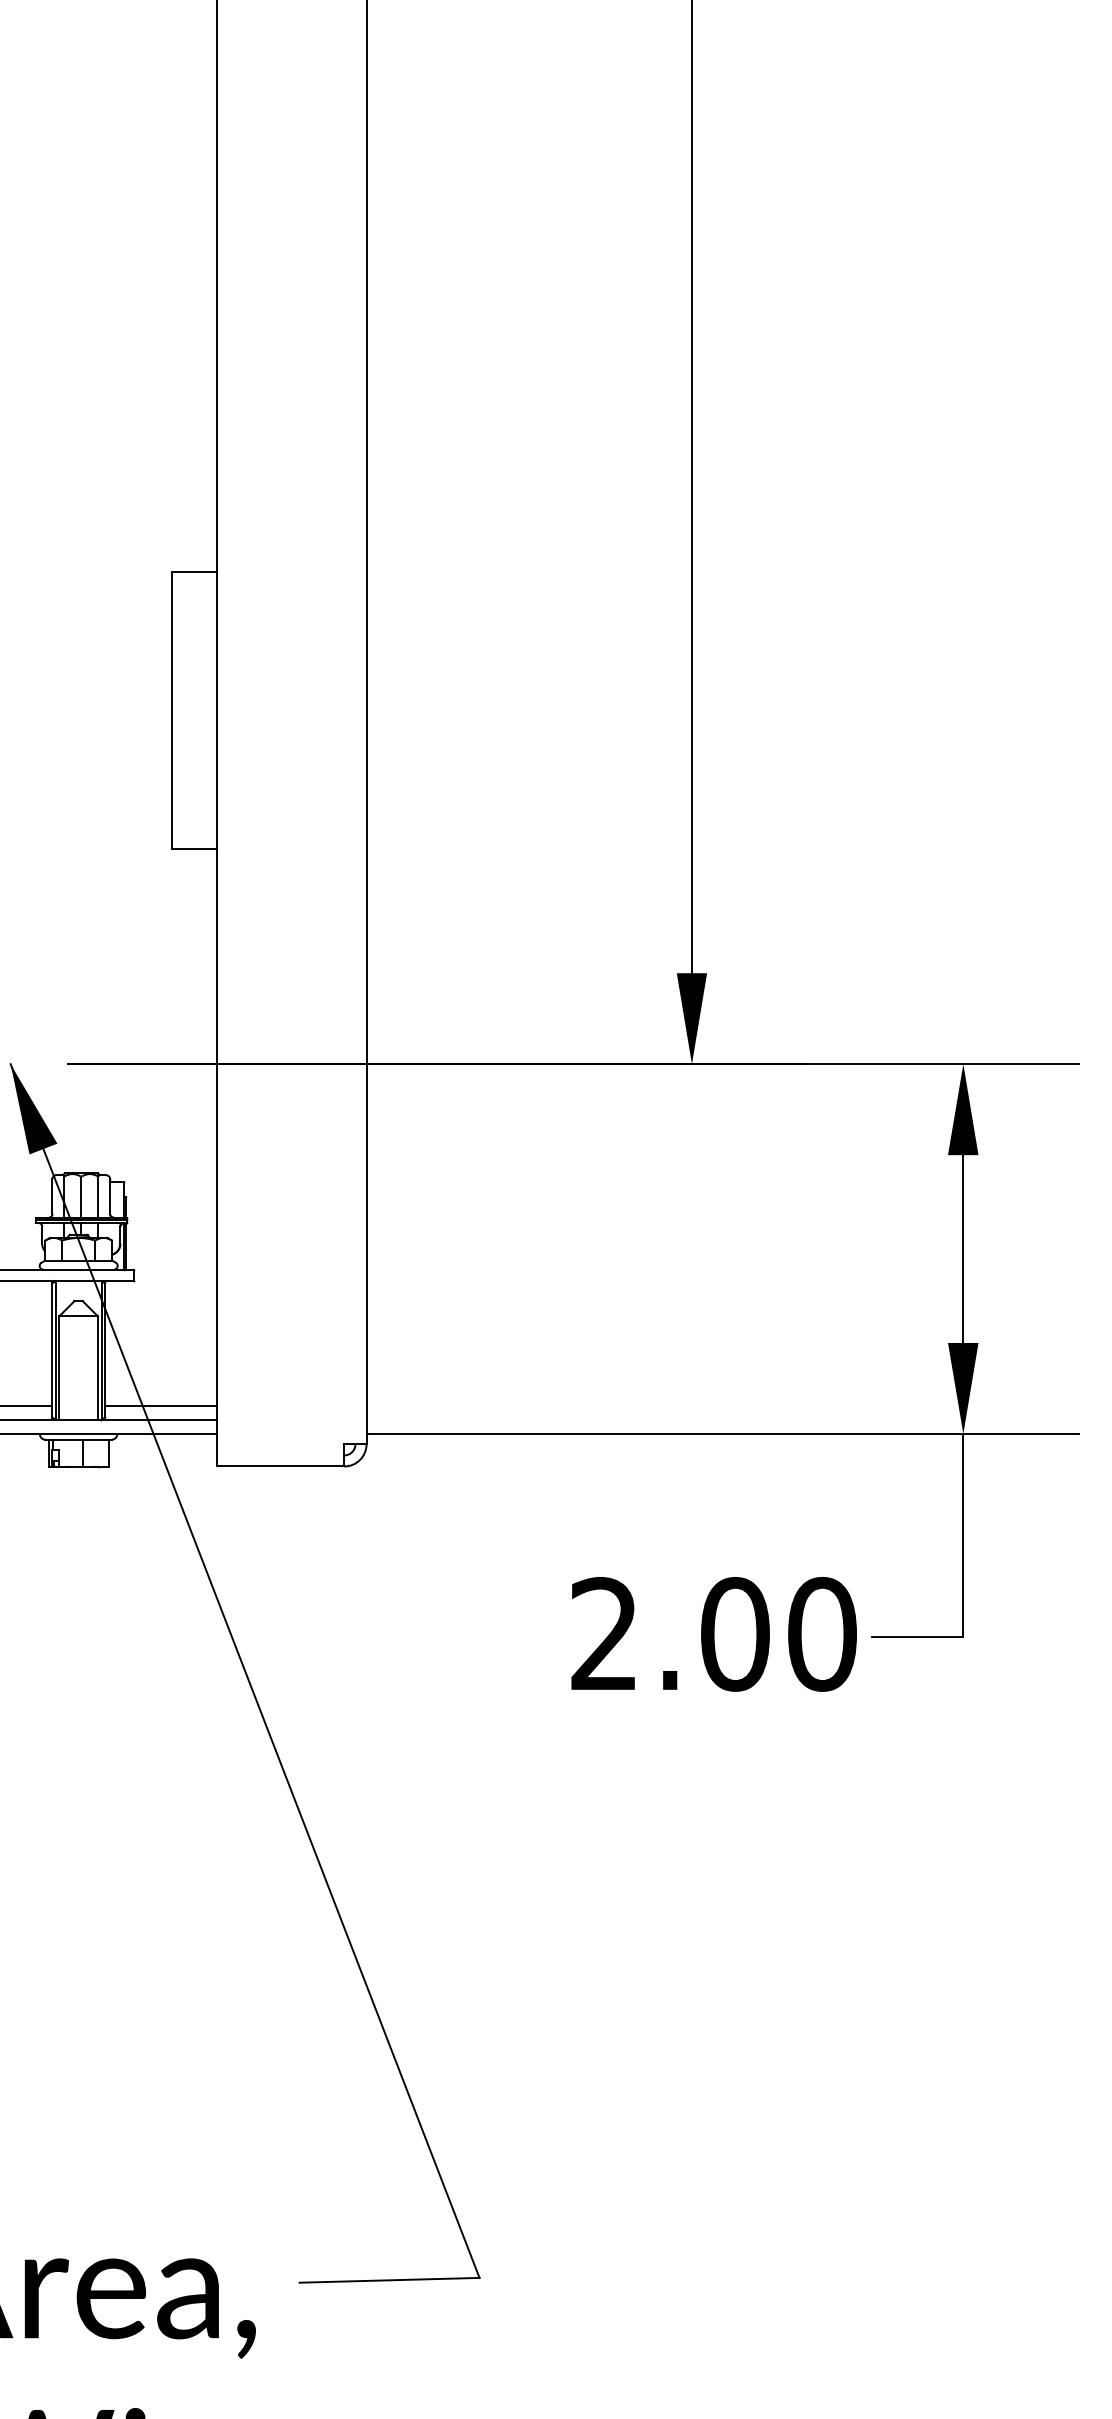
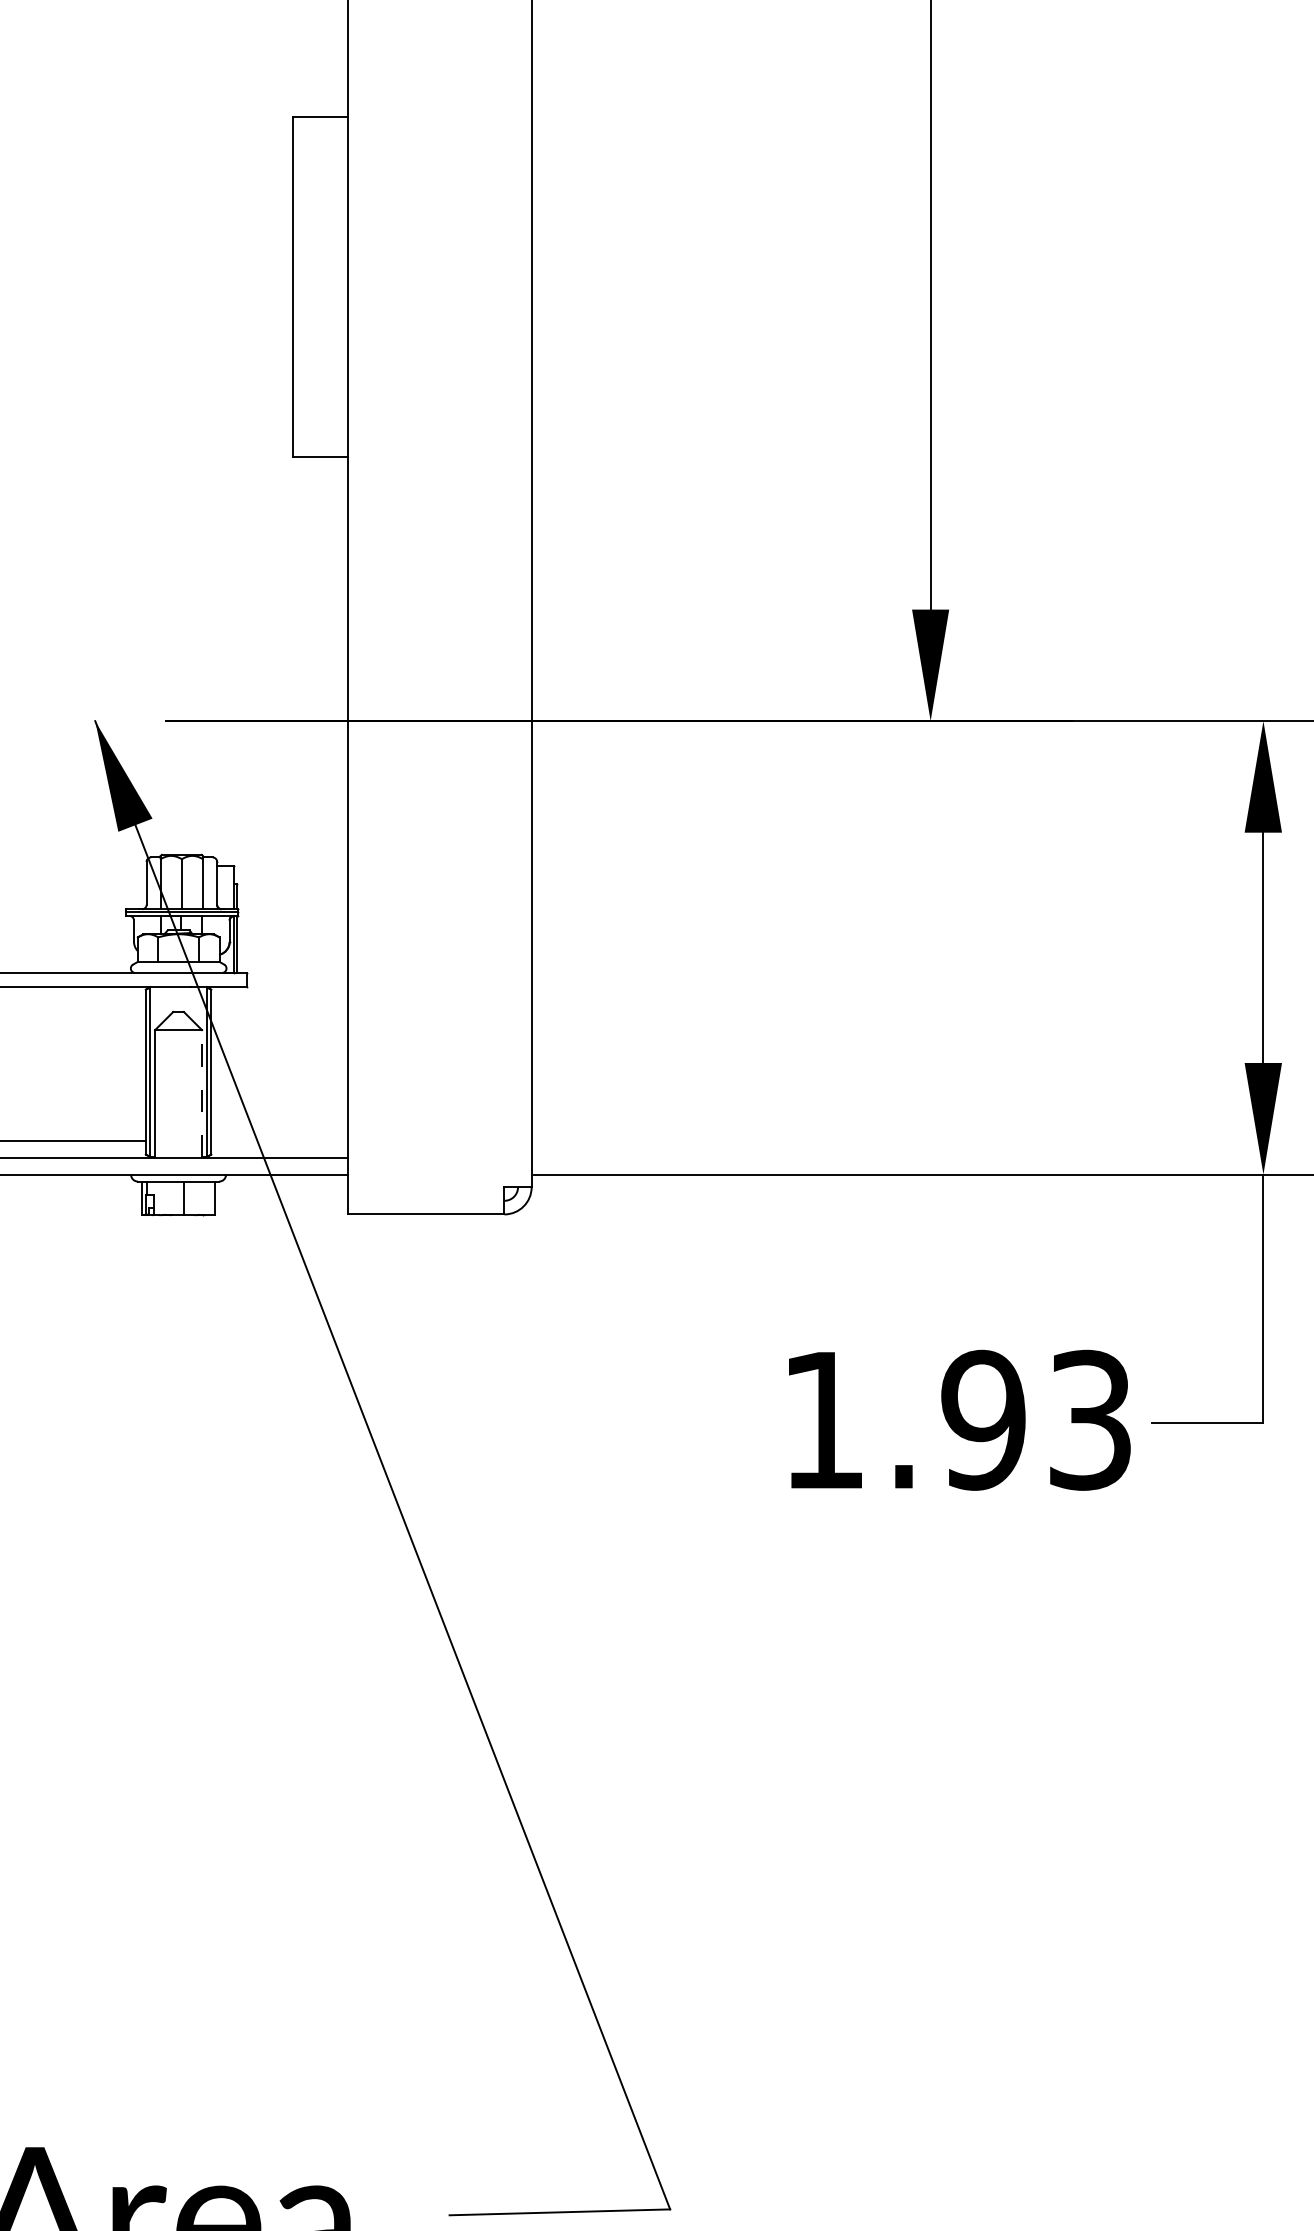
line: (97, 1368) -> (201, 1094), solid -> dashed
line: (160, 1406) -> (278, 1140), removed
text: (713, 1633) -> (957, 1419), 2.00 -> 1.93

